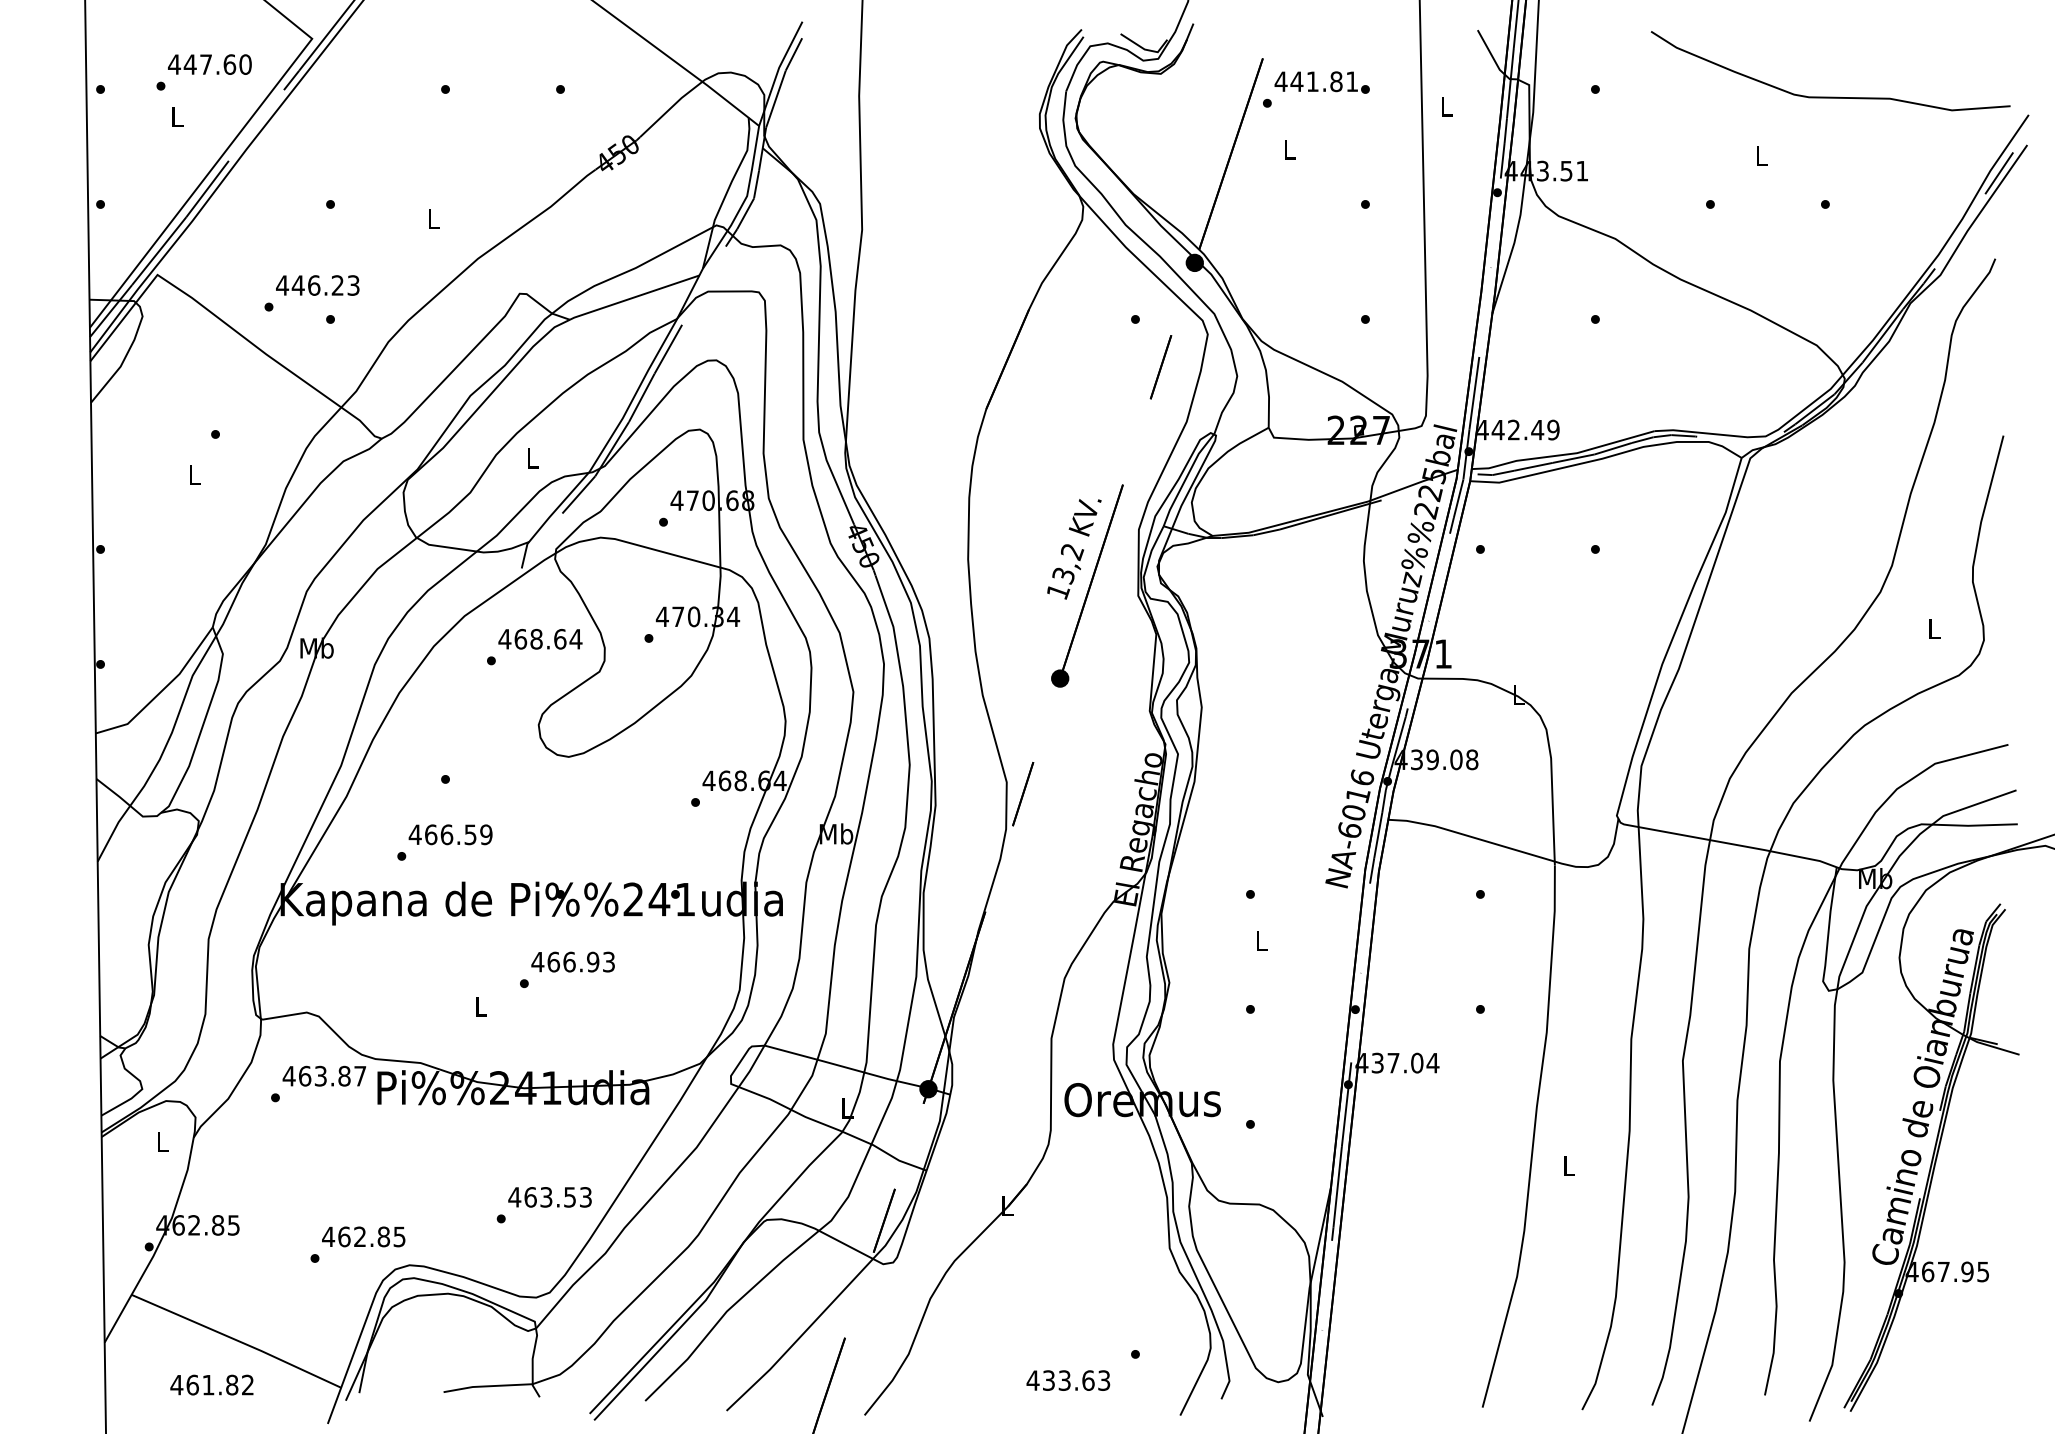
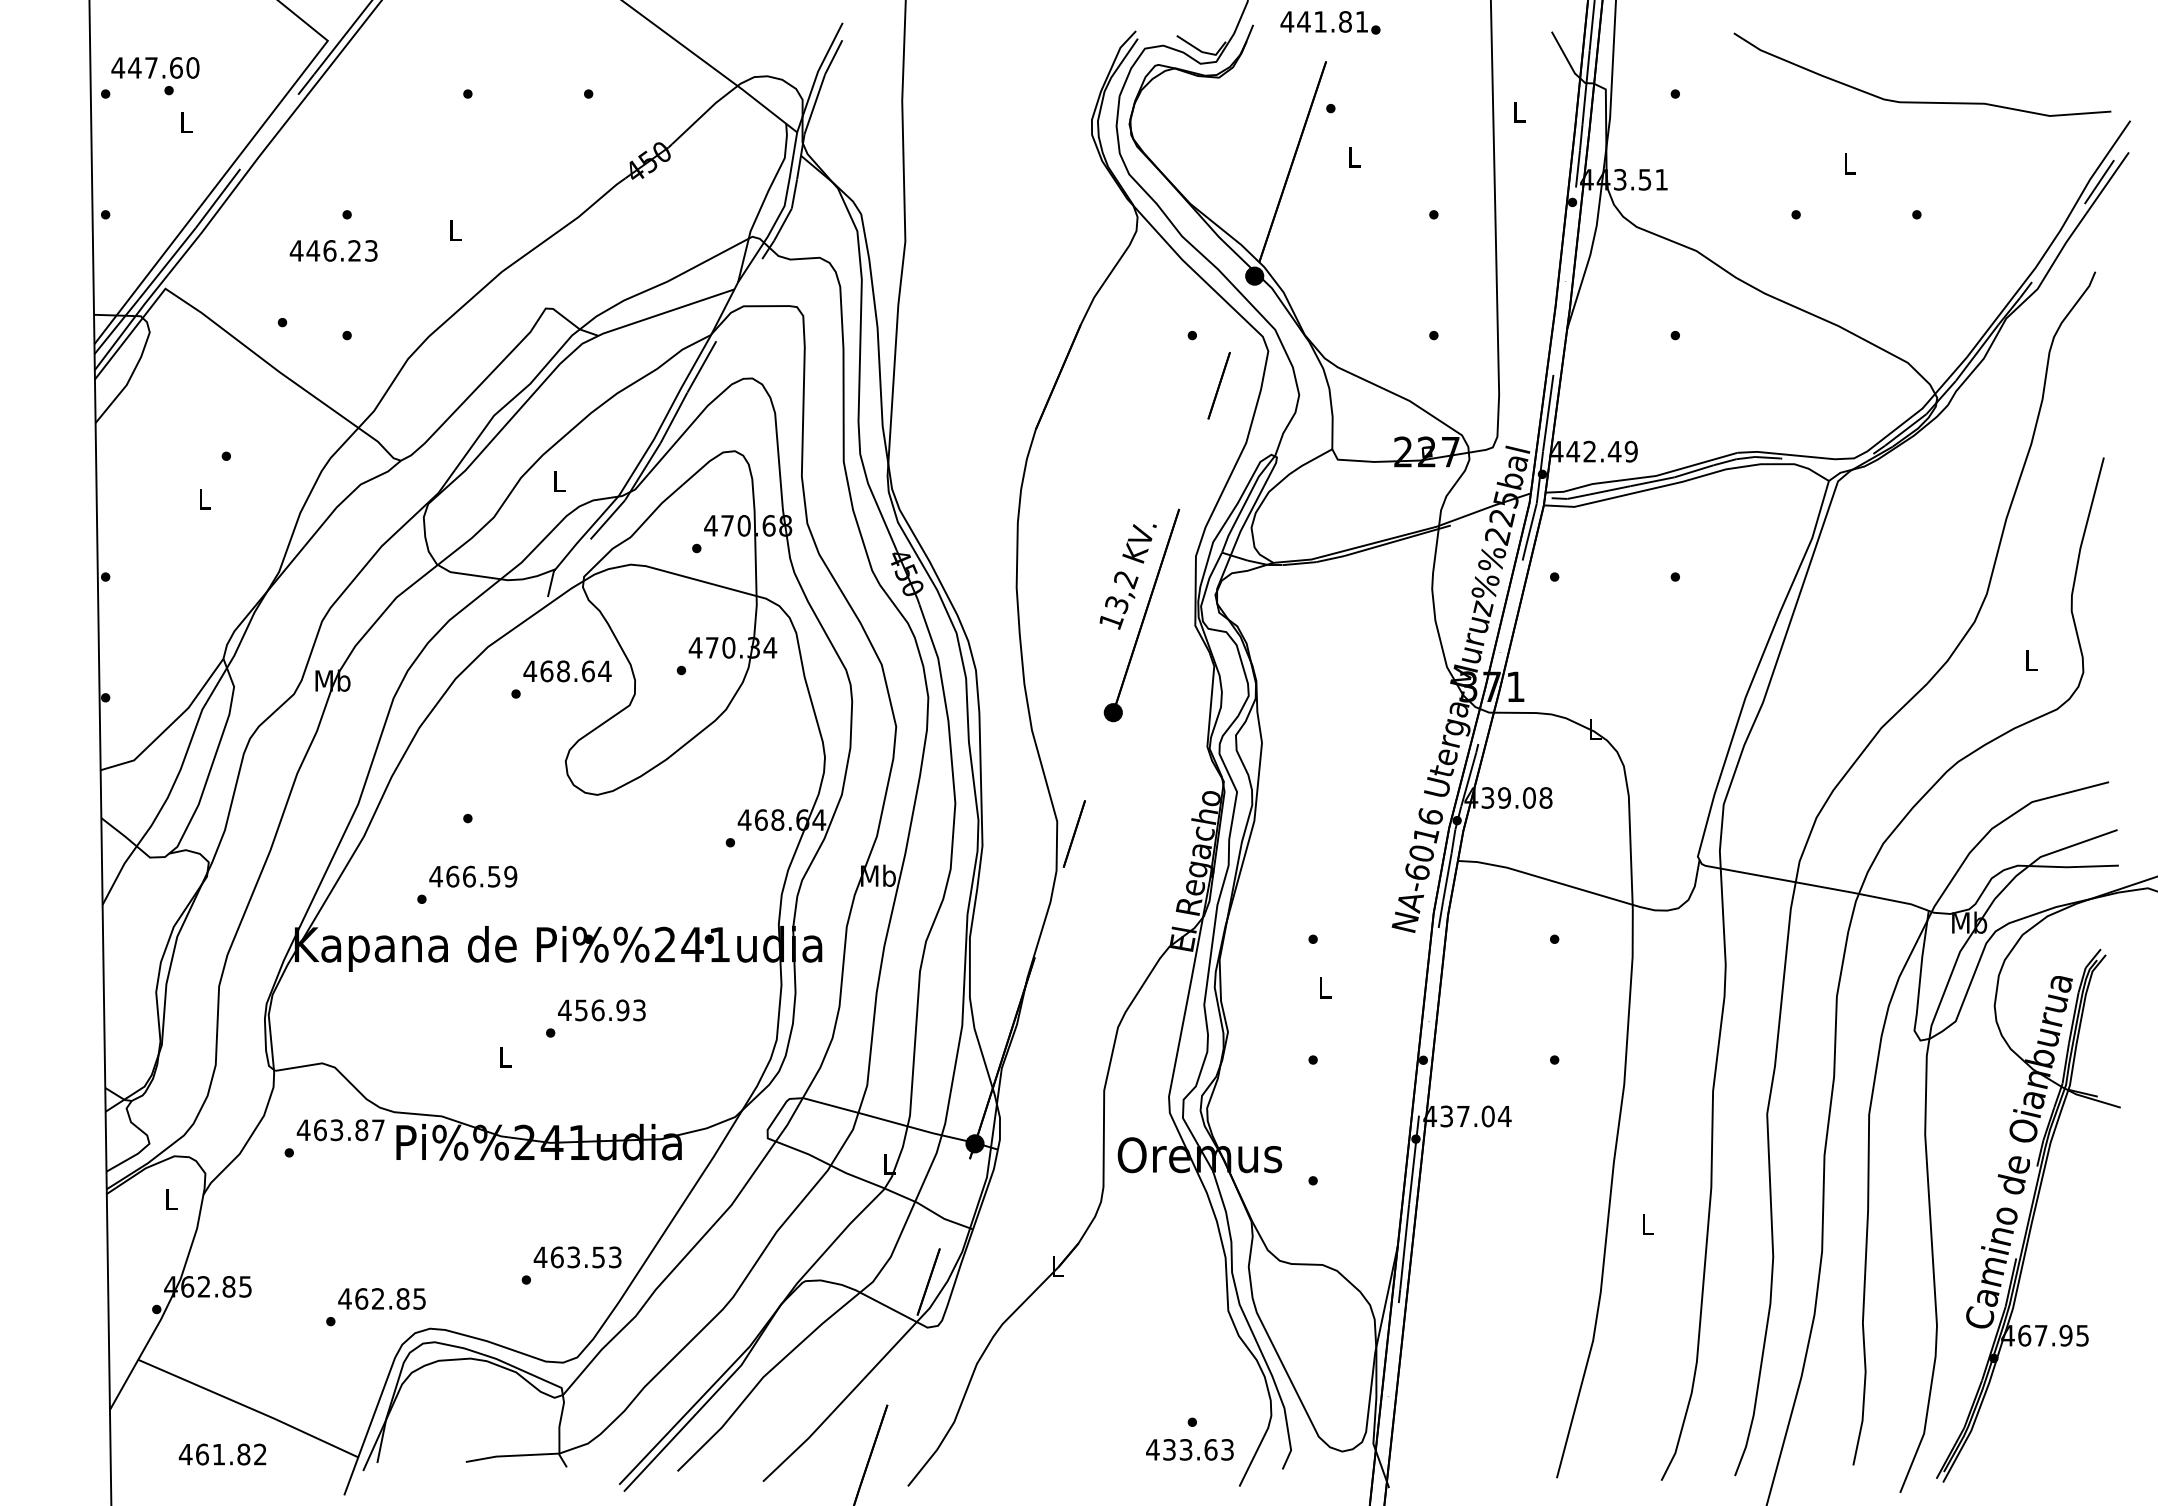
text: (209, 64) -> (155, 67), moved
text: (1322, 82) -> (1330, 22), moved
text: (317, 285) -> (333, 250), moved
text: (553, 962) -> (581, 1010), 466.93 -> 456.93
text: (1067, 1380) -> (1189, 1449), moved

